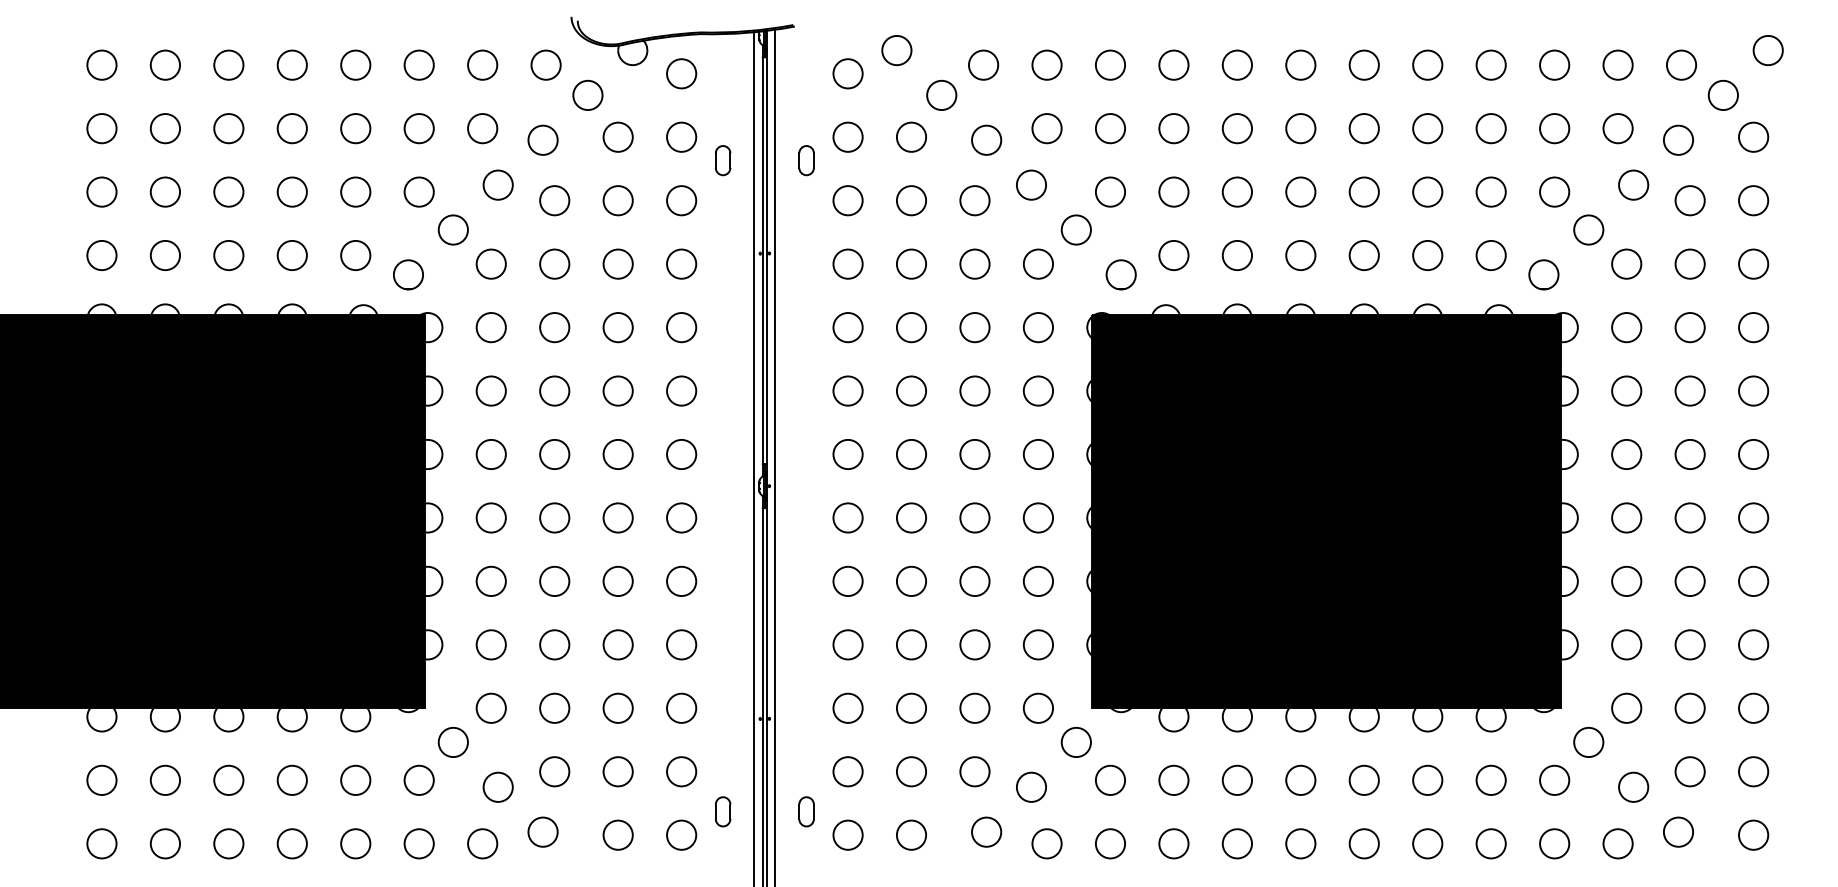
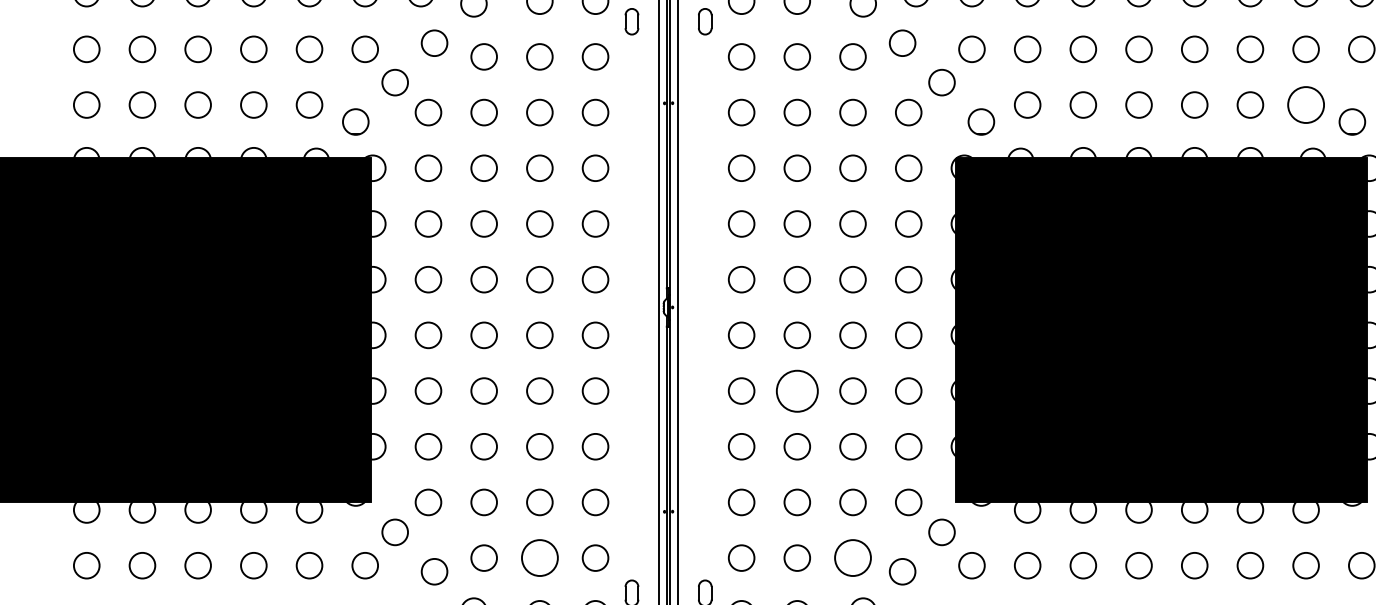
circle: (1490, 255) -> (1305, 104), size x1.4
circle: (911, 580) -> (797, 390), size x1.6
circle: (617, 771) -> (539, 557), size x1.4
circle: (974, 771) -> (852, 557), size x1.4

